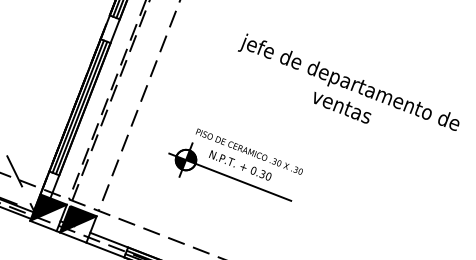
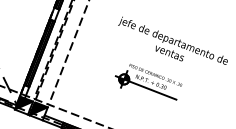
part: (234, 164) -> (148, 81), moved

